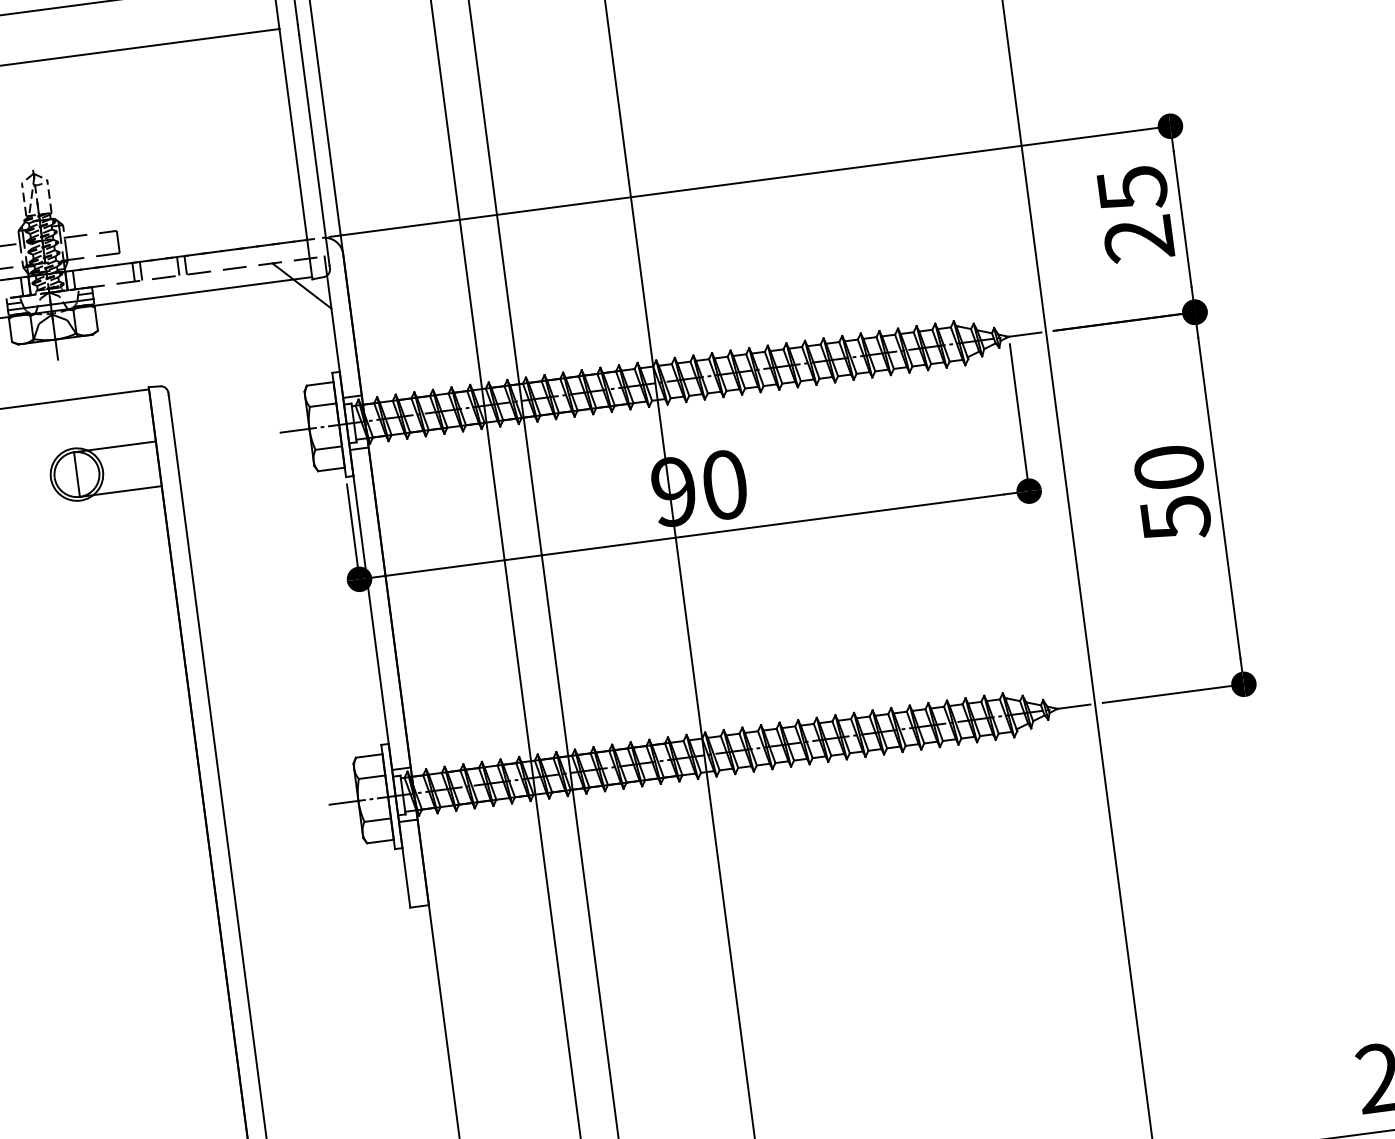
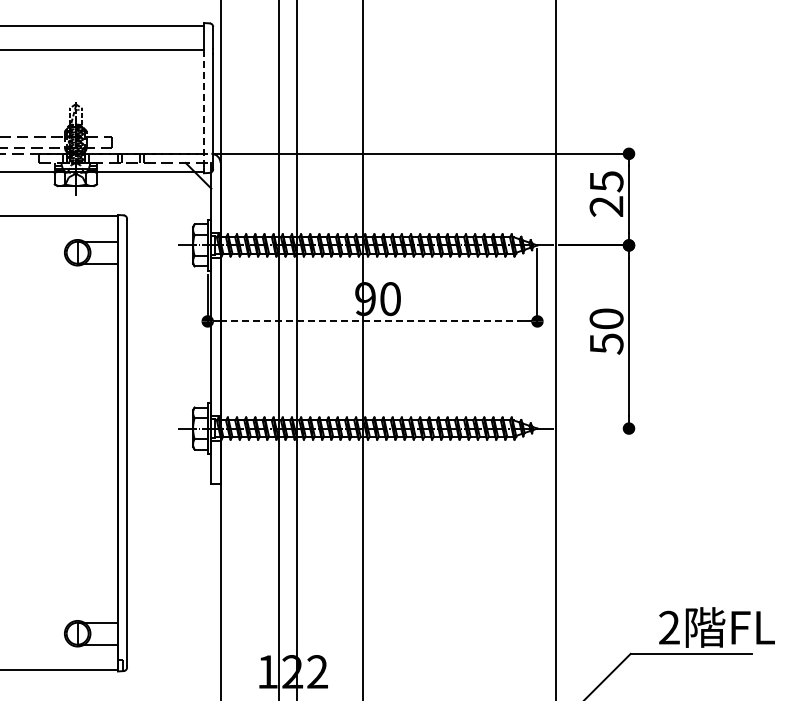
line: (296, 147) -> (204, 108), solid -> dashed
line: (696, 535) -> (373, 321), solid -> dashed
line: (1175, 693) -> (595, 428), removed

